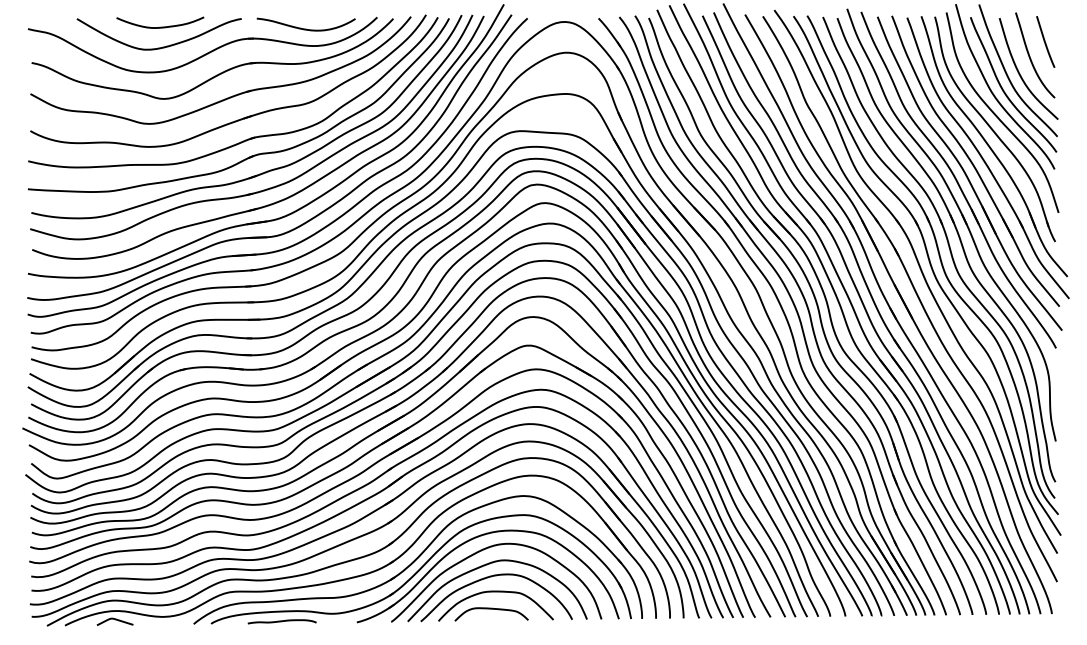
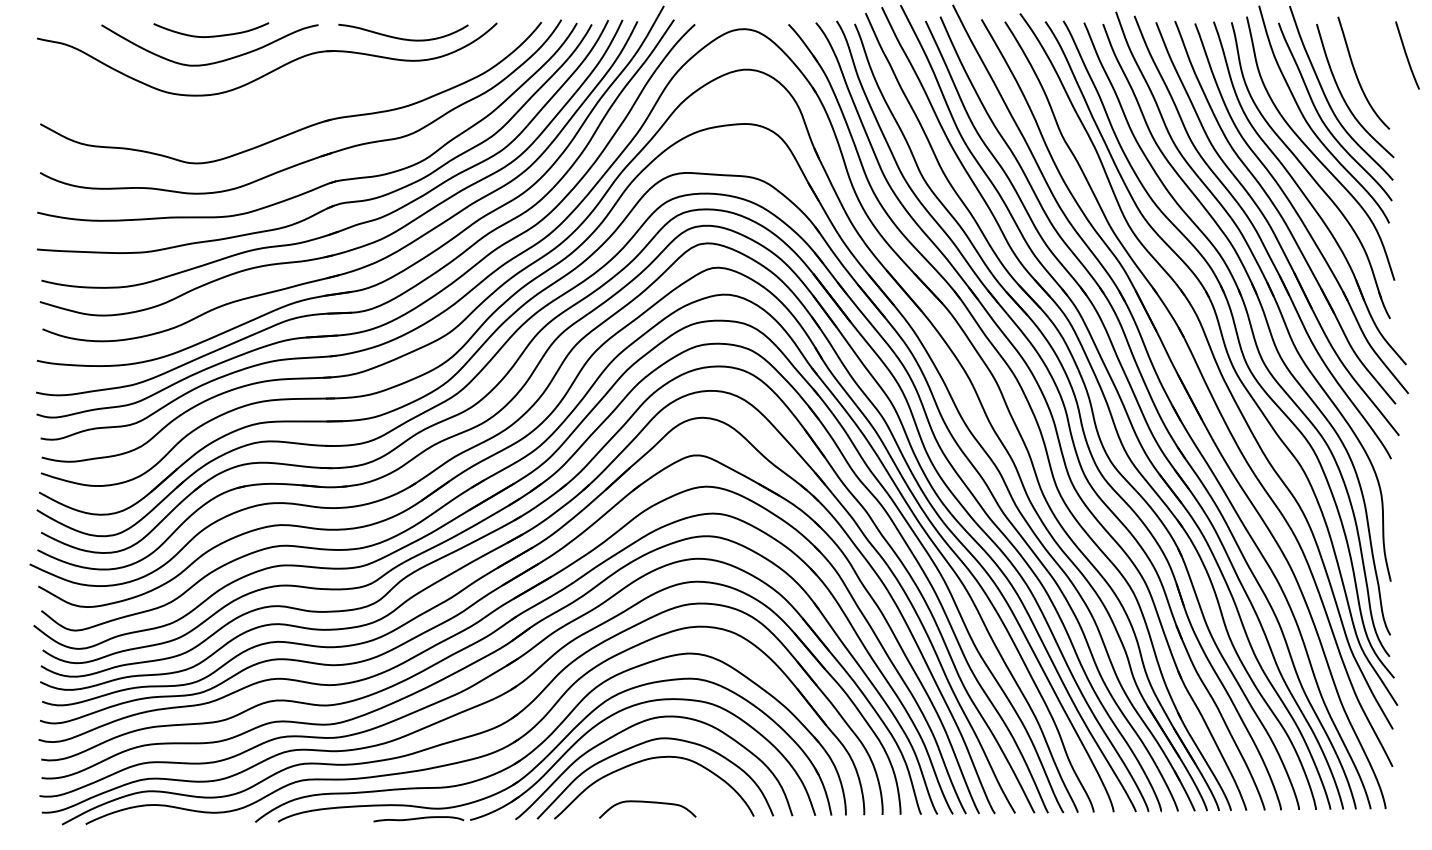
line: (1045, 41) -> (1407, 55), moved
part: (218, 73) -> (288, 97), removed
curve: (496, 592) -> (653, 780), removed
curve: (116, 620) -> (153, 817), removed
curve: (281, 622) -> (418, 819), moved

